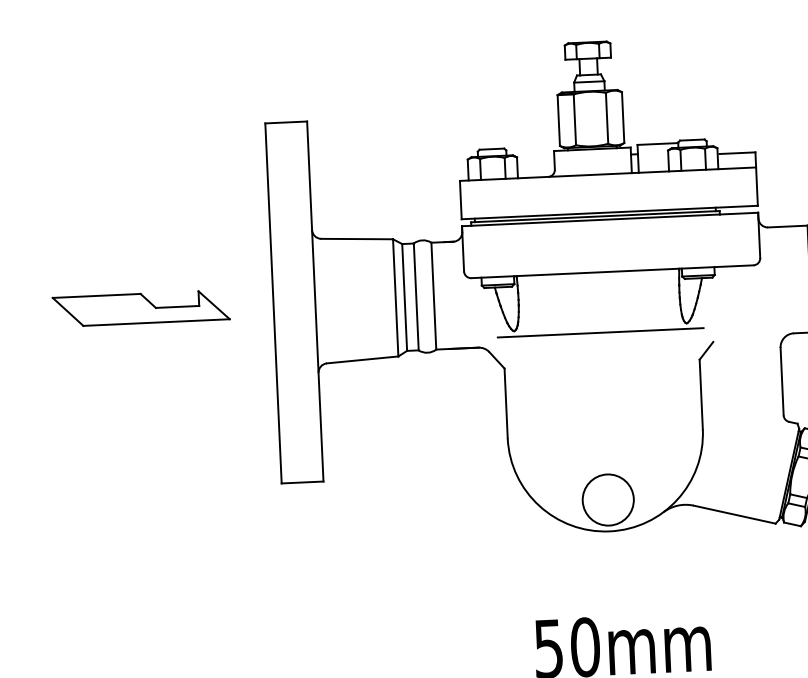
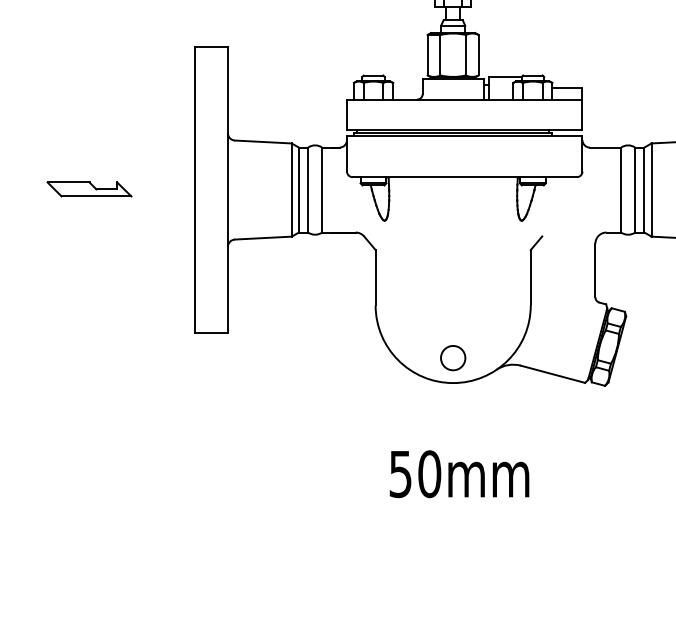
part: (141, 308) -> (89, 189), size x0.6
line: (601, 333) -> (453, 225), removed
circle: (607, 499) -> (452, 357), size x0.6

